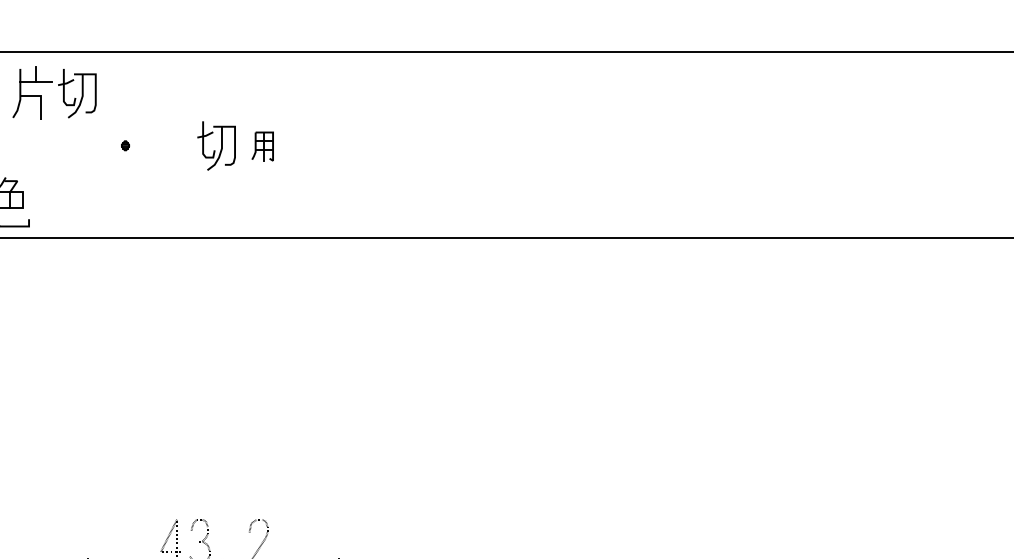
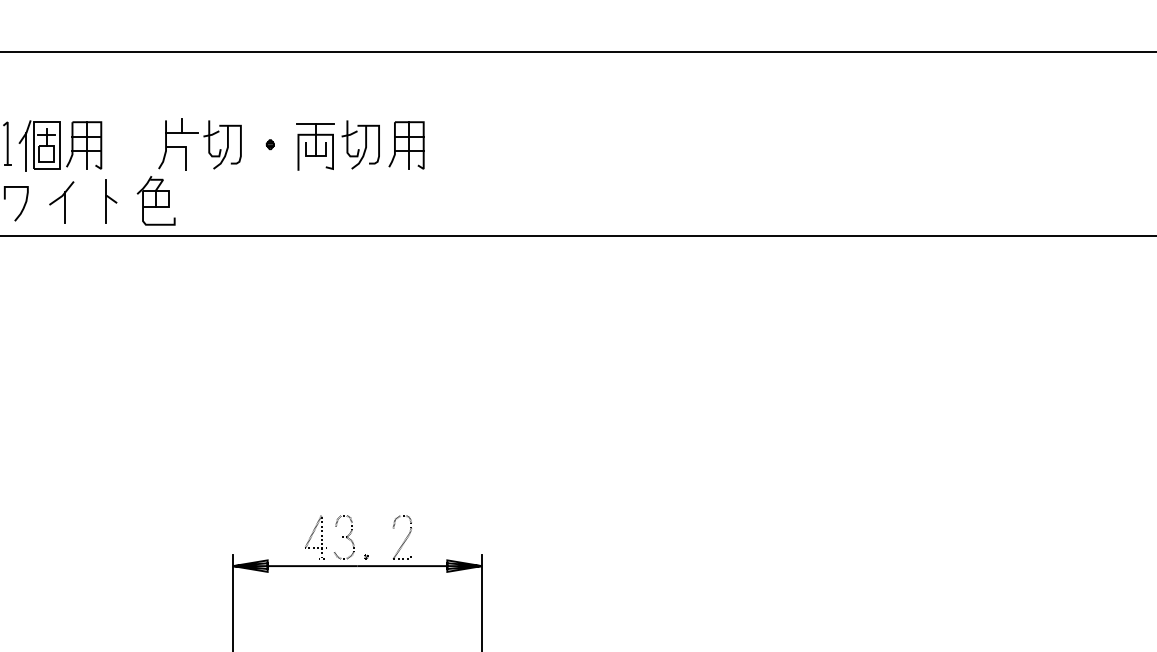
part: (58, 86) -> (203, 137), moved
part: (262, 146) -> (406, 145), size x1.67
part: (170, 147) -> (315, 146), added

